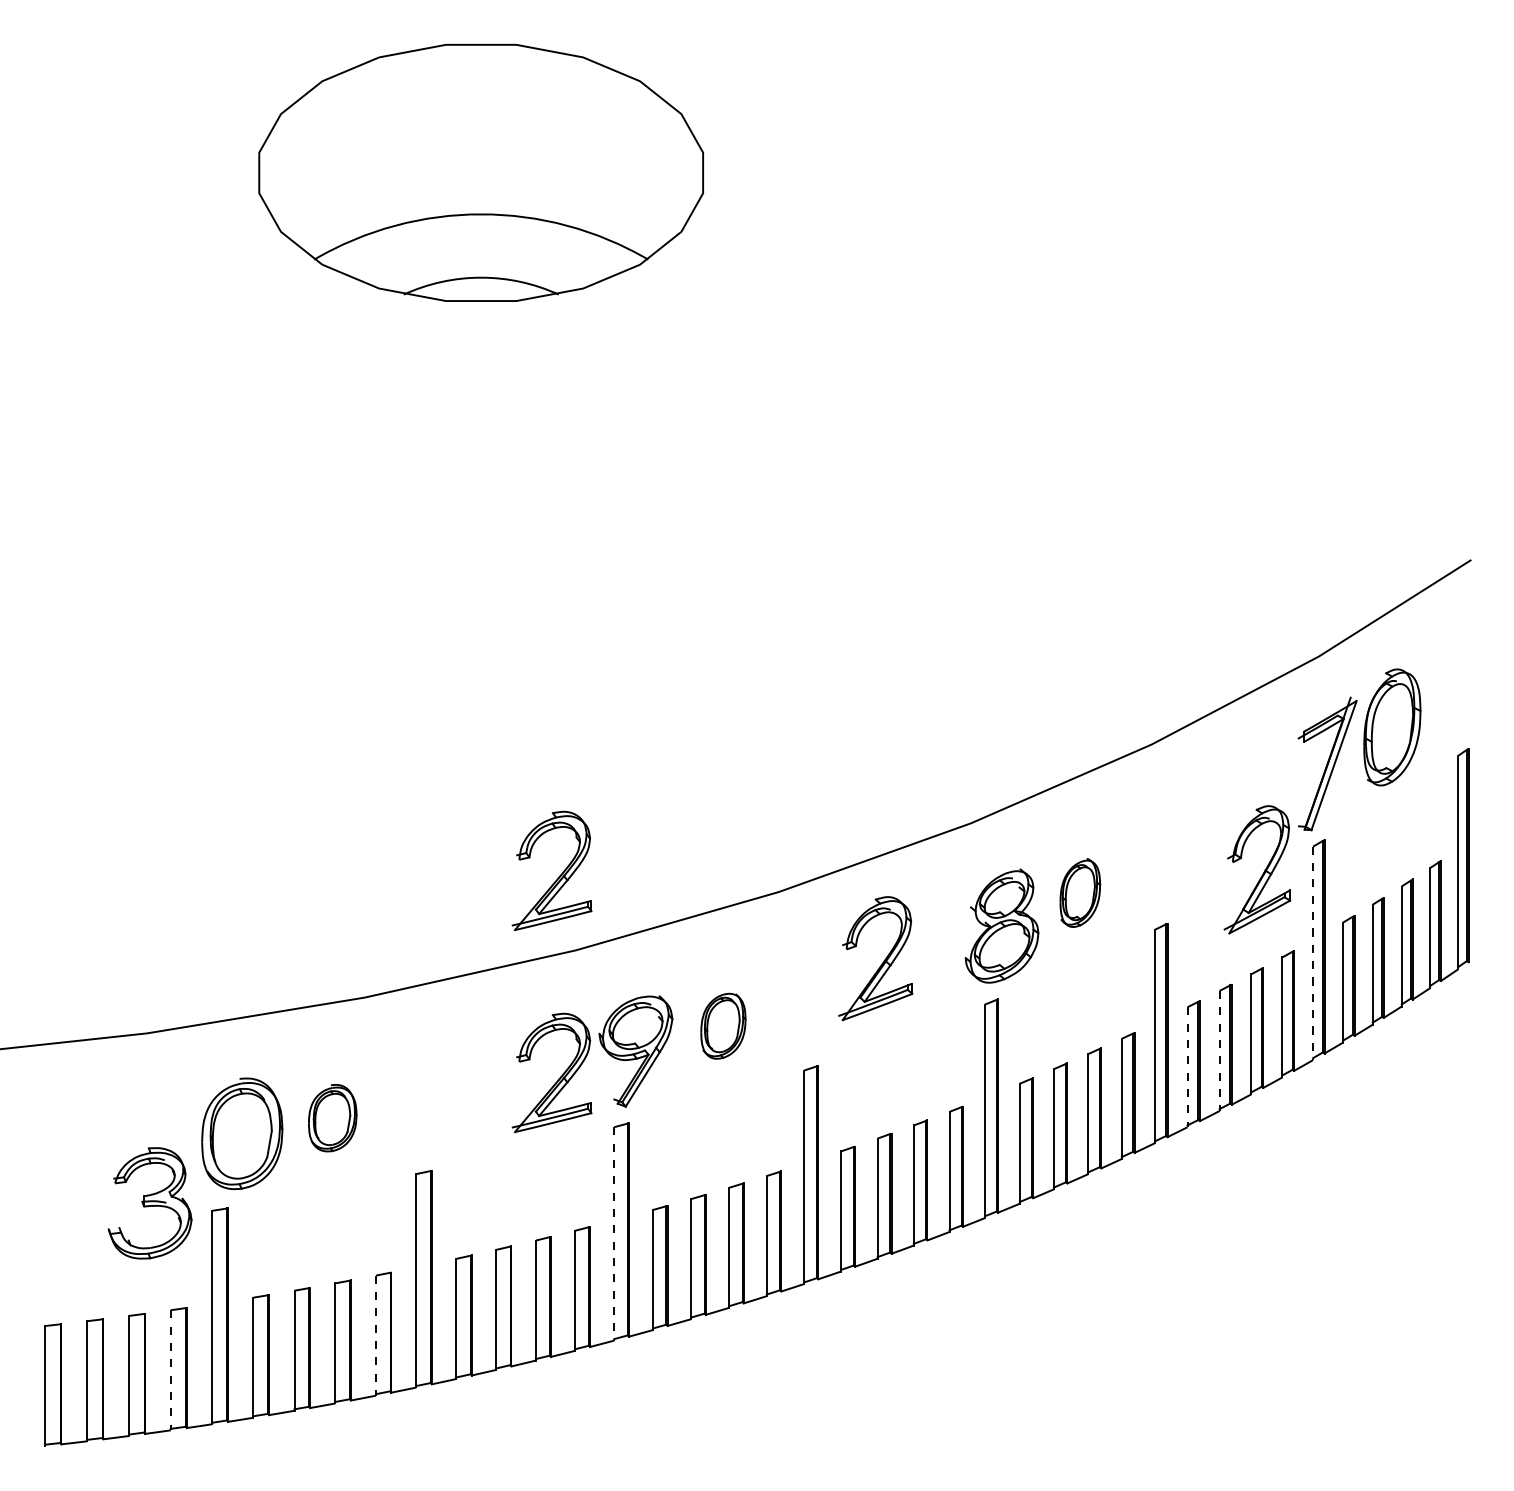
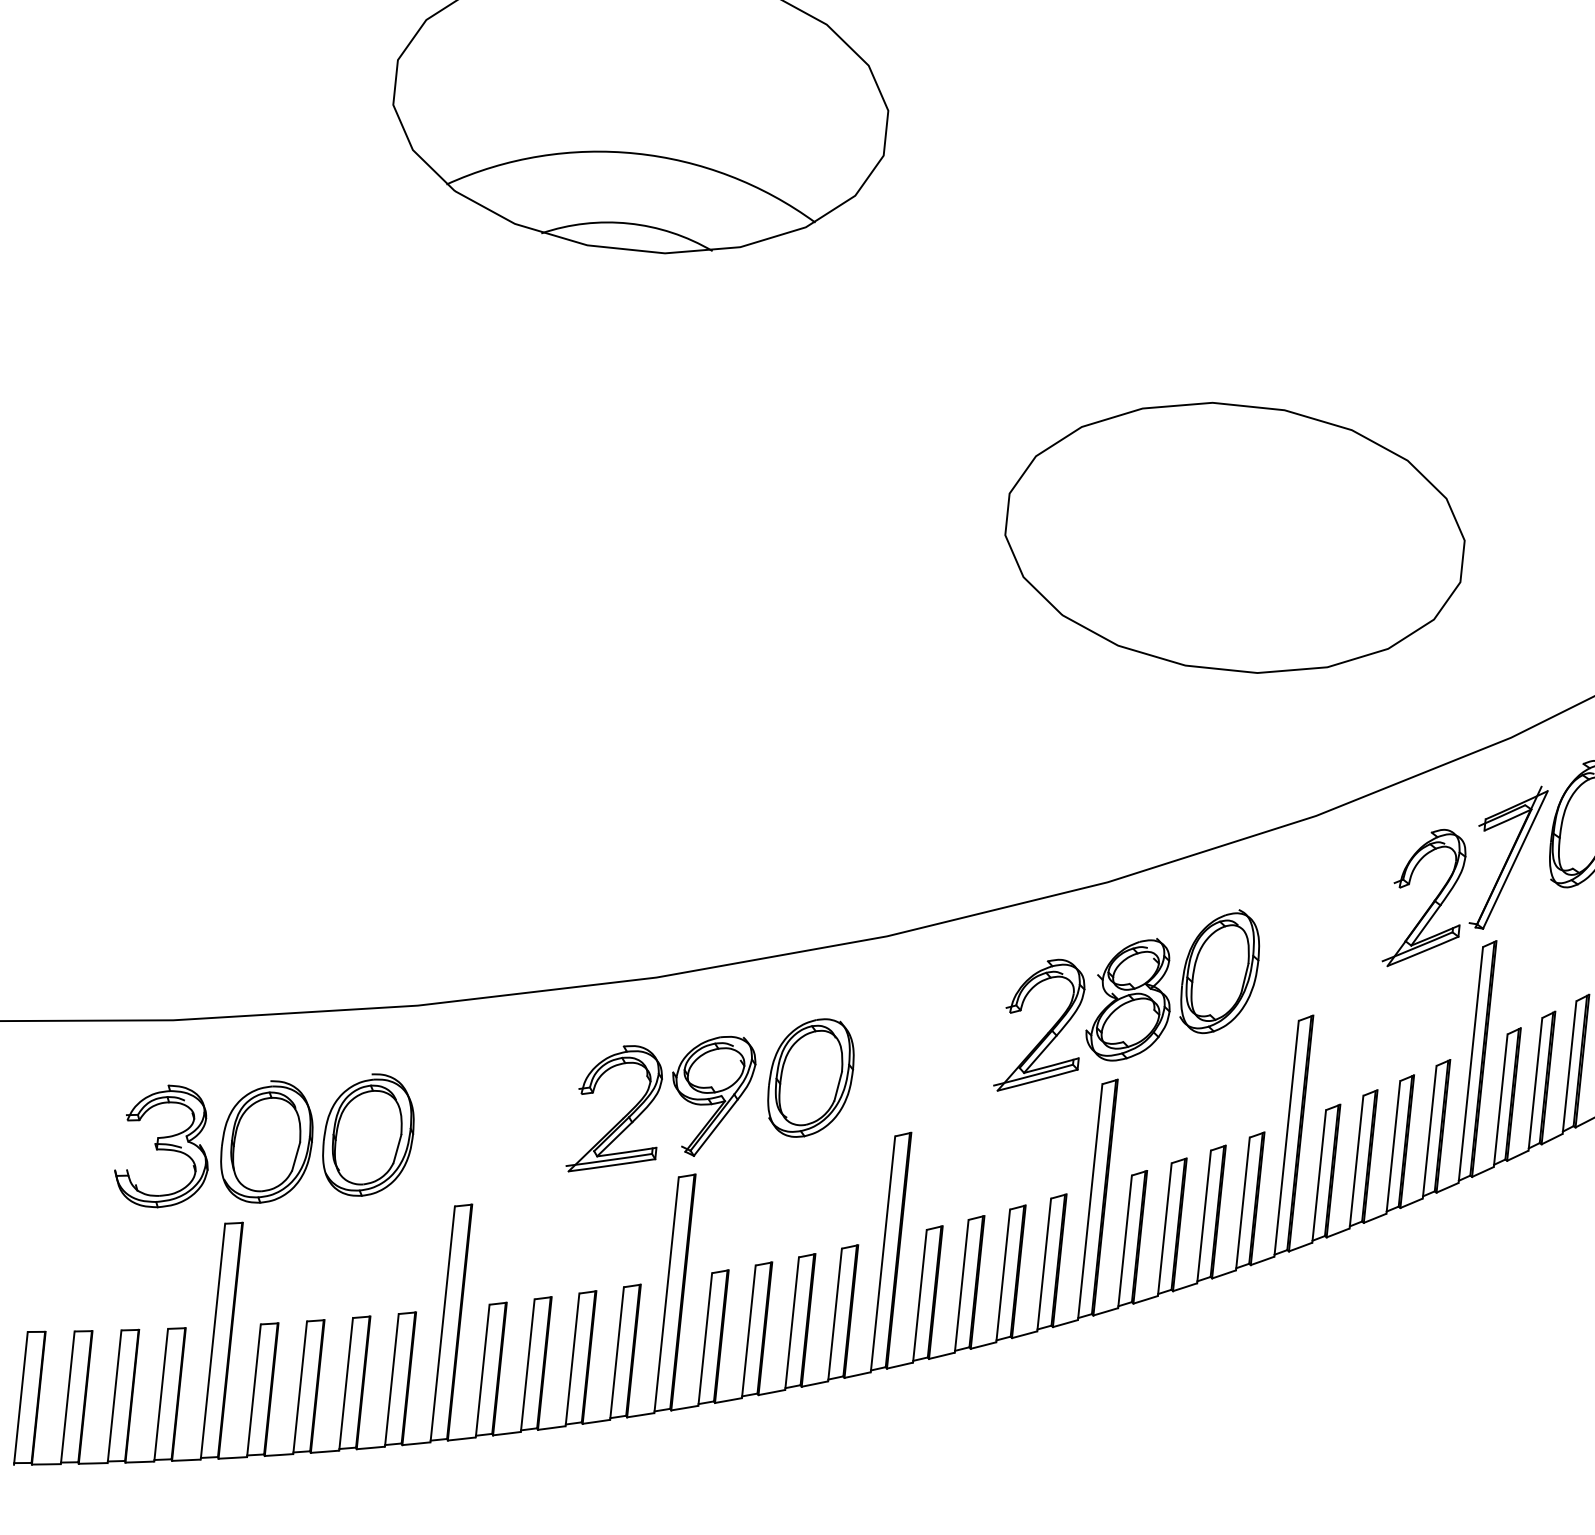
part: (1052, 502) -> (1234, 537), added
part: (1262, 873) -> (1431, 903), moved
part: (558, 876) -> (645, 893), removed
part: (1080, 892) -> (1220, 971), size x1.67
line: (1313, 953) -> (1471, 1065), dashed -> solid
part: (881, 963) -> (1046, 1032), moved
part: (723, 1026) -> (811, 1078), size x1.67
line: (1219, 1051) -> (1356, 1162), dashed -> solid
line: (1187, 1067) -> (1319, 1176), dashed -> solid
part: (332, 1117) -> (368, 1134), size x1.67
part: (149, 1203) -> (163, 1146), moved
line: (614, 1233) -> (667, 1294), dashed -> solid
line: (376, 1336) -> (392, 1381), dashed -> solid
line: (170, 1370) -> (160, 1395), dashed -> solid

